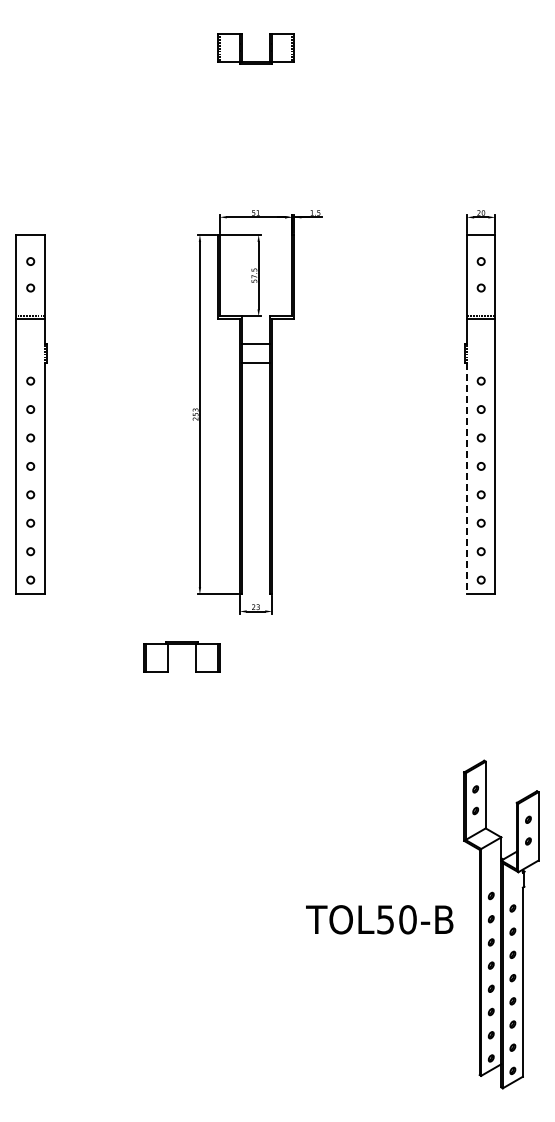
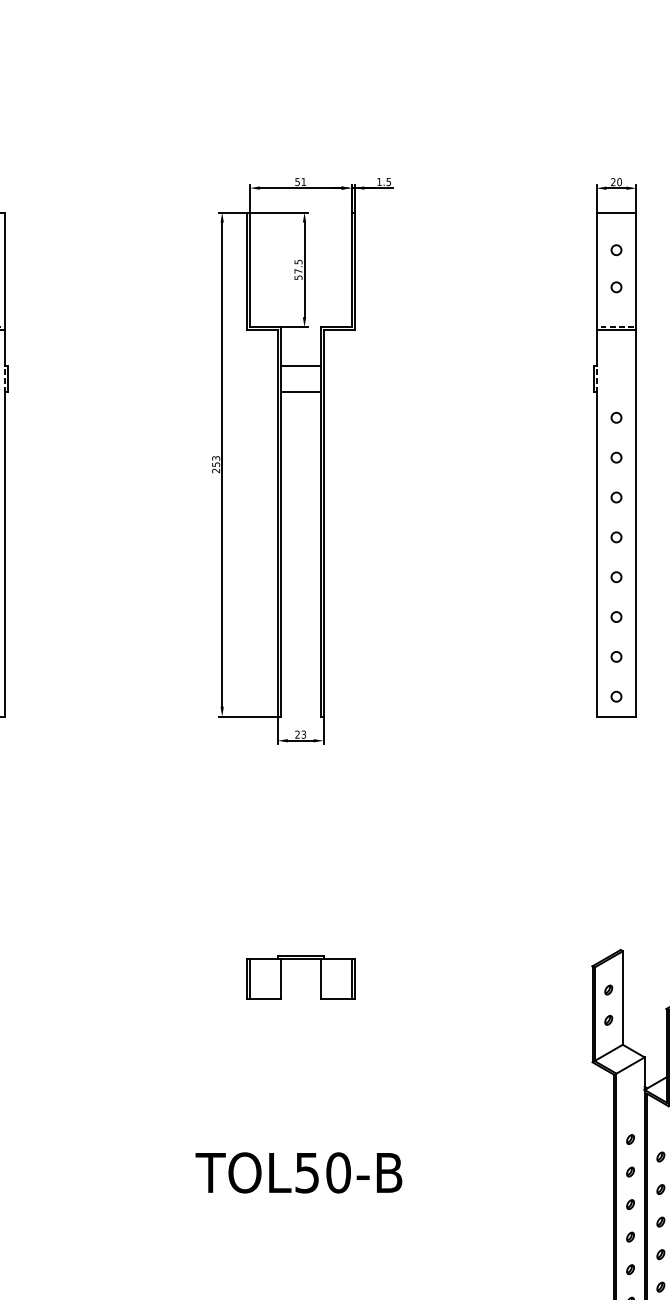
line: (467, 478) -> (597, 554), dashed -> solid
part: (181, 644) -> (300, 959), moved
text: (379, 919) -> (298, 1172), moved

